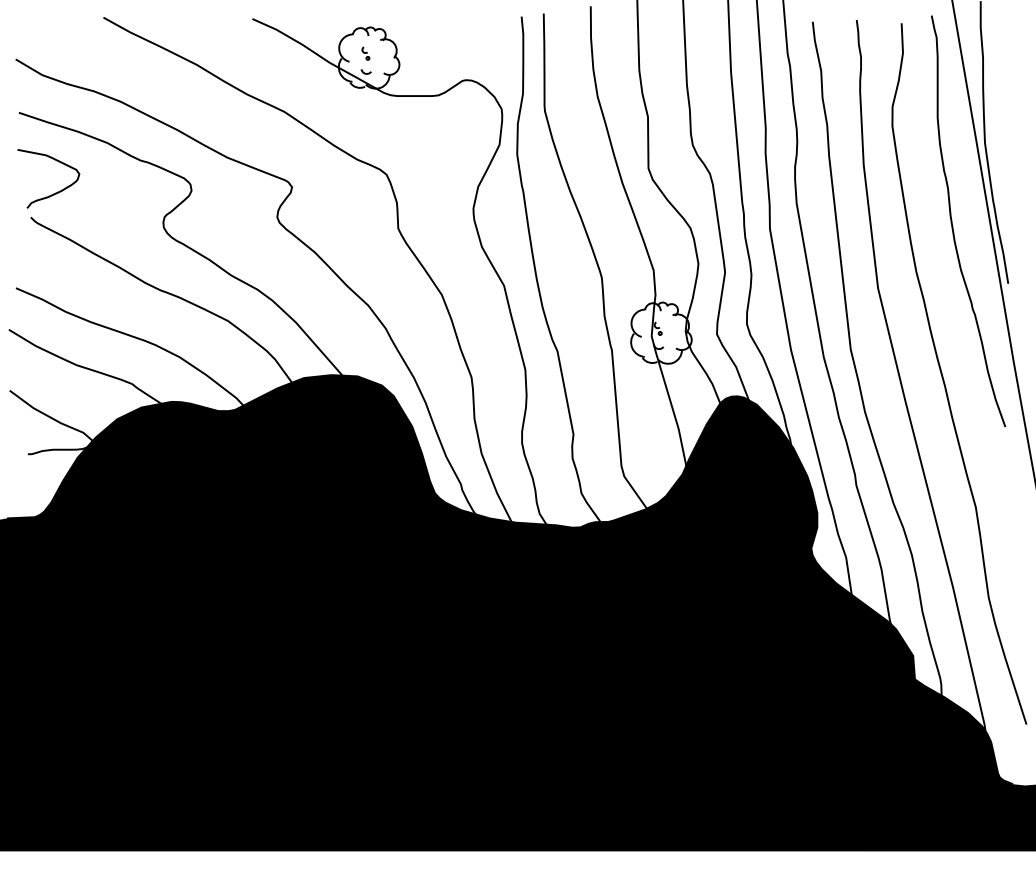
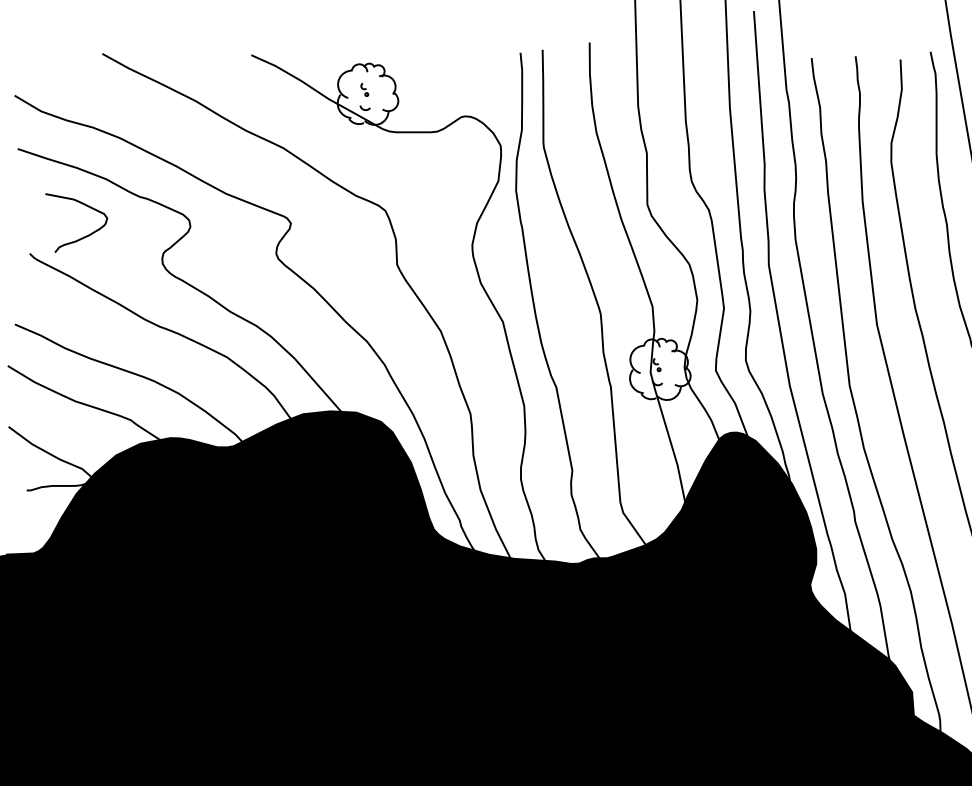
curve: (55, 192) -> (83, 236), moved

